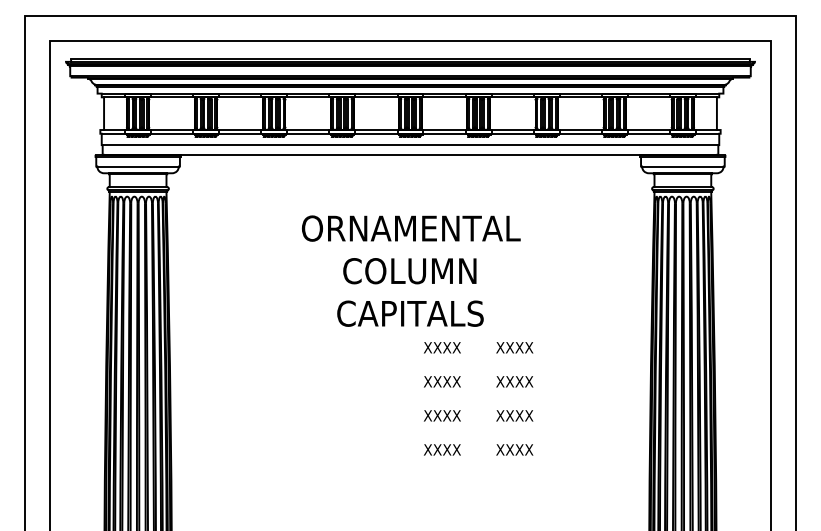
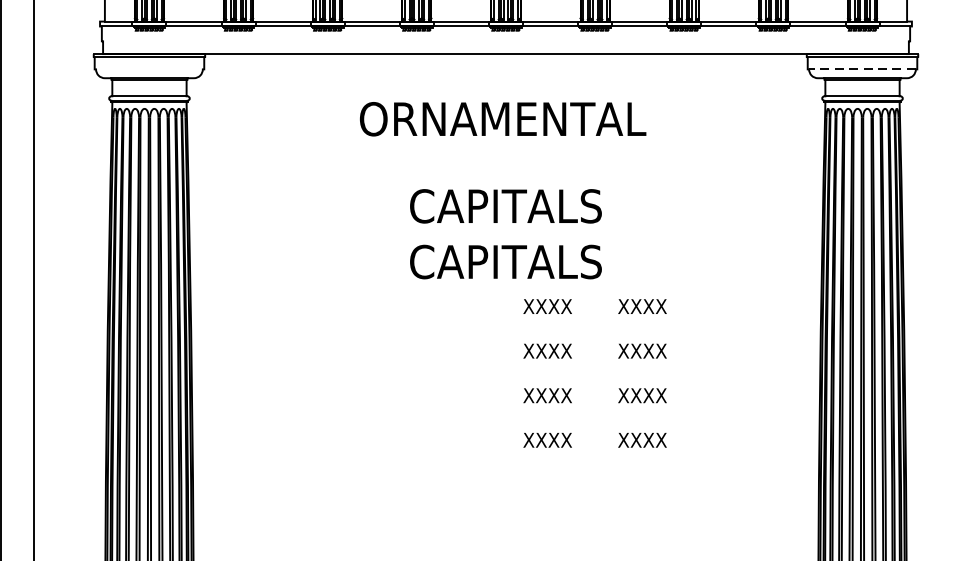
line: (410, 145) -> (505, 41), removed
line: (137, 166) -> (148, 69), removed
line: (682, 166) -> (862, 69), solid -> dashed
text: (411, 228) -> (503, 119), moved
text: (410, 271) -> (505, 206), COLUMN -> CAPITALS

